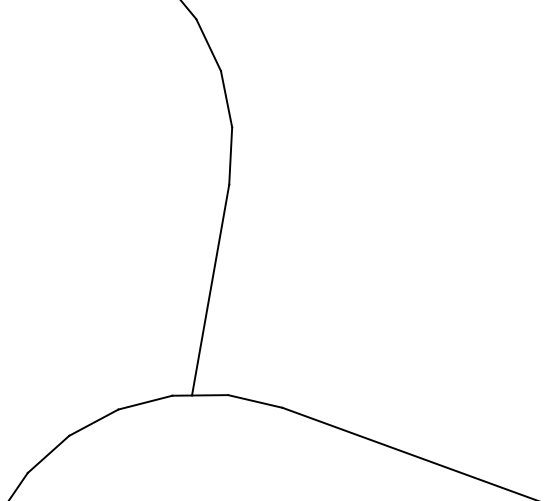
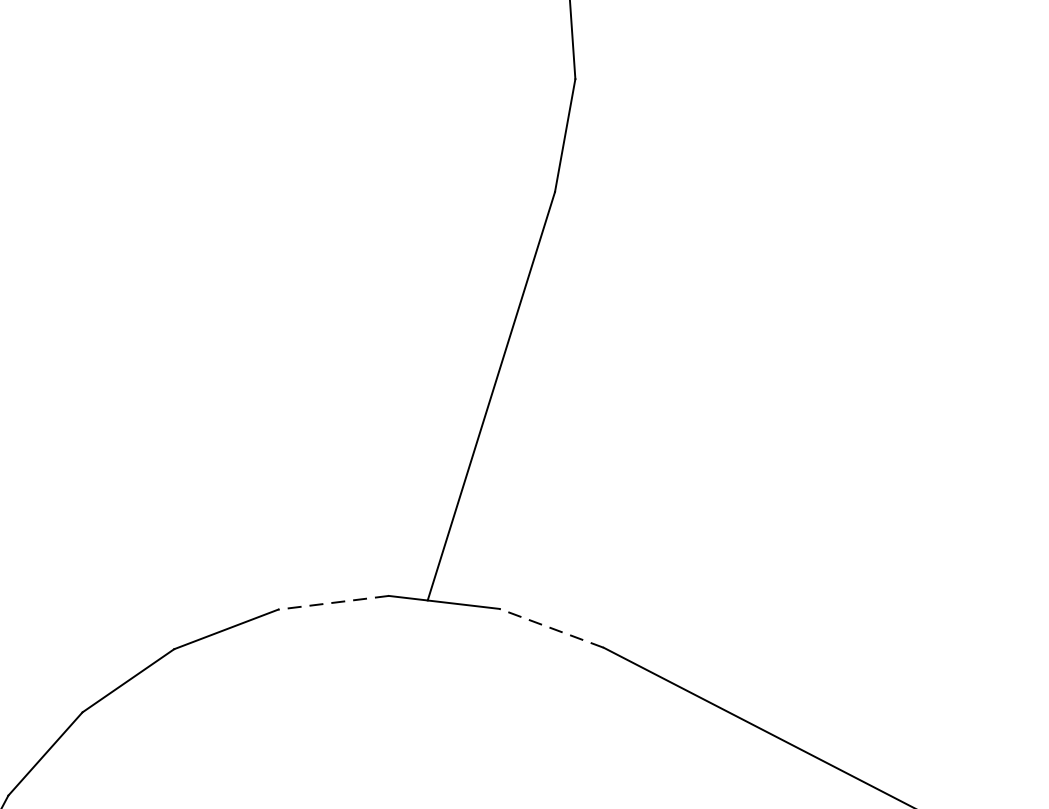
line: (255, 401) -> (552, 628), solid -> dashed
line: (145, 402) -> (333, 602), solid -> dashed

